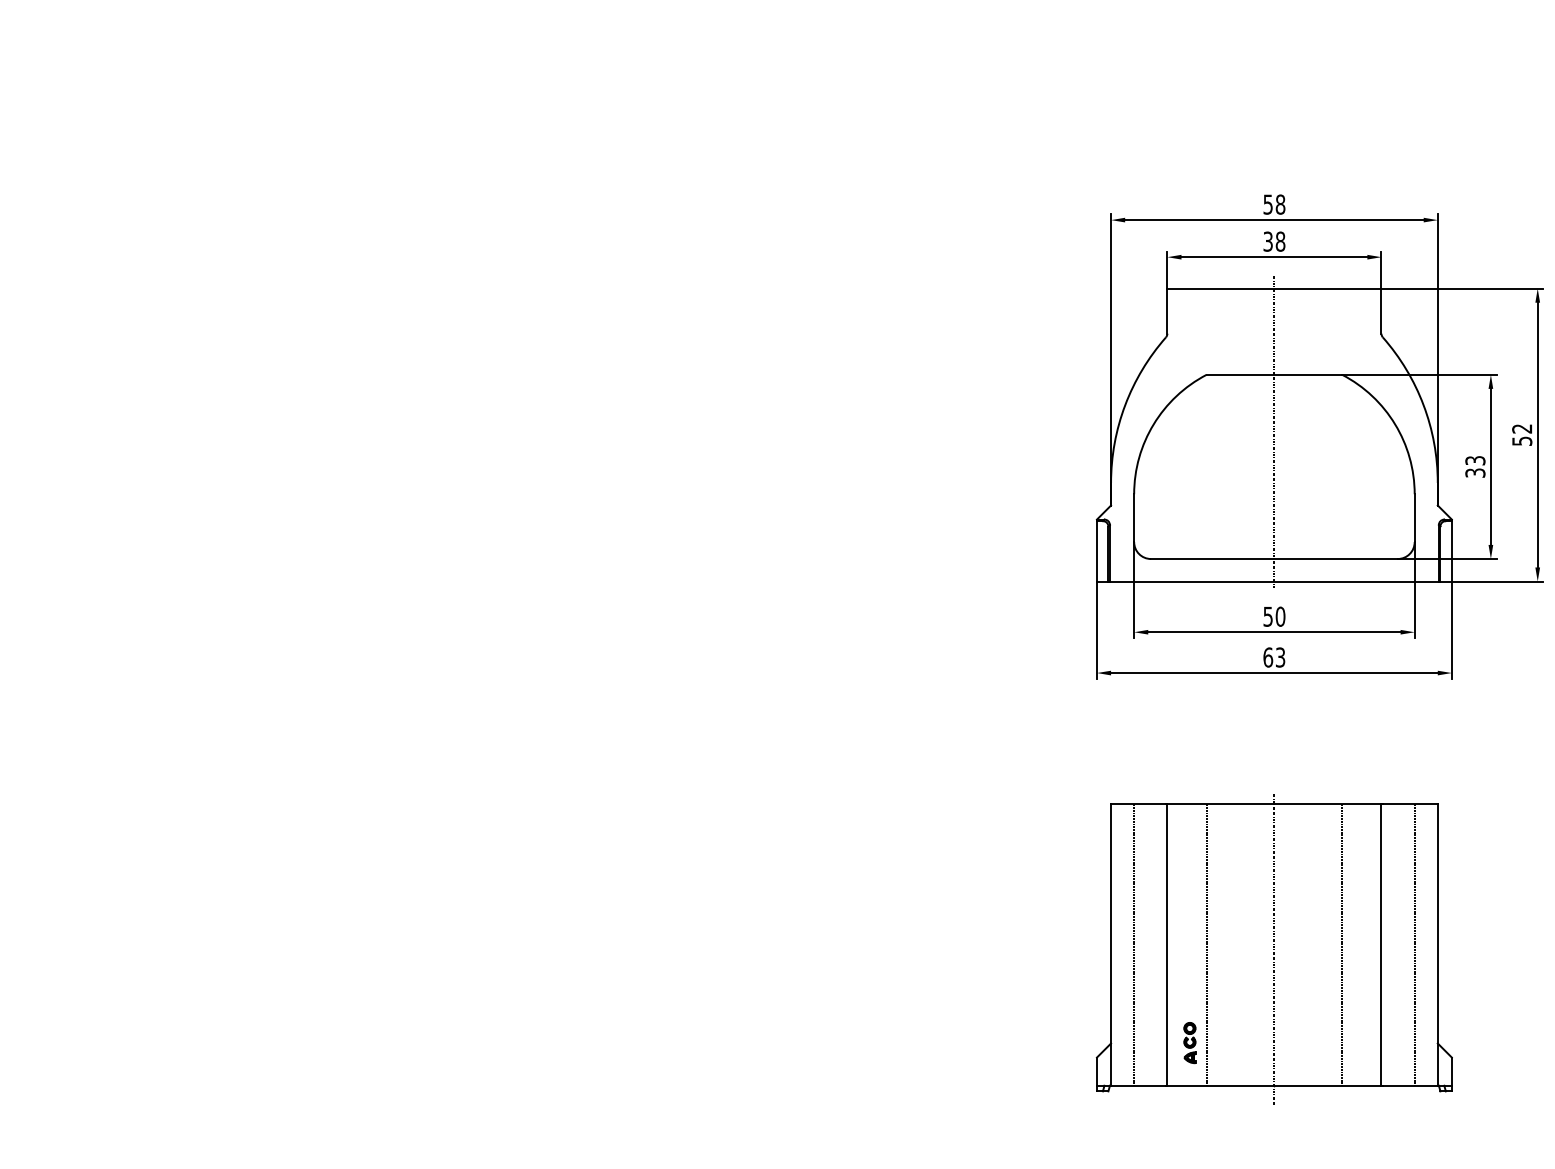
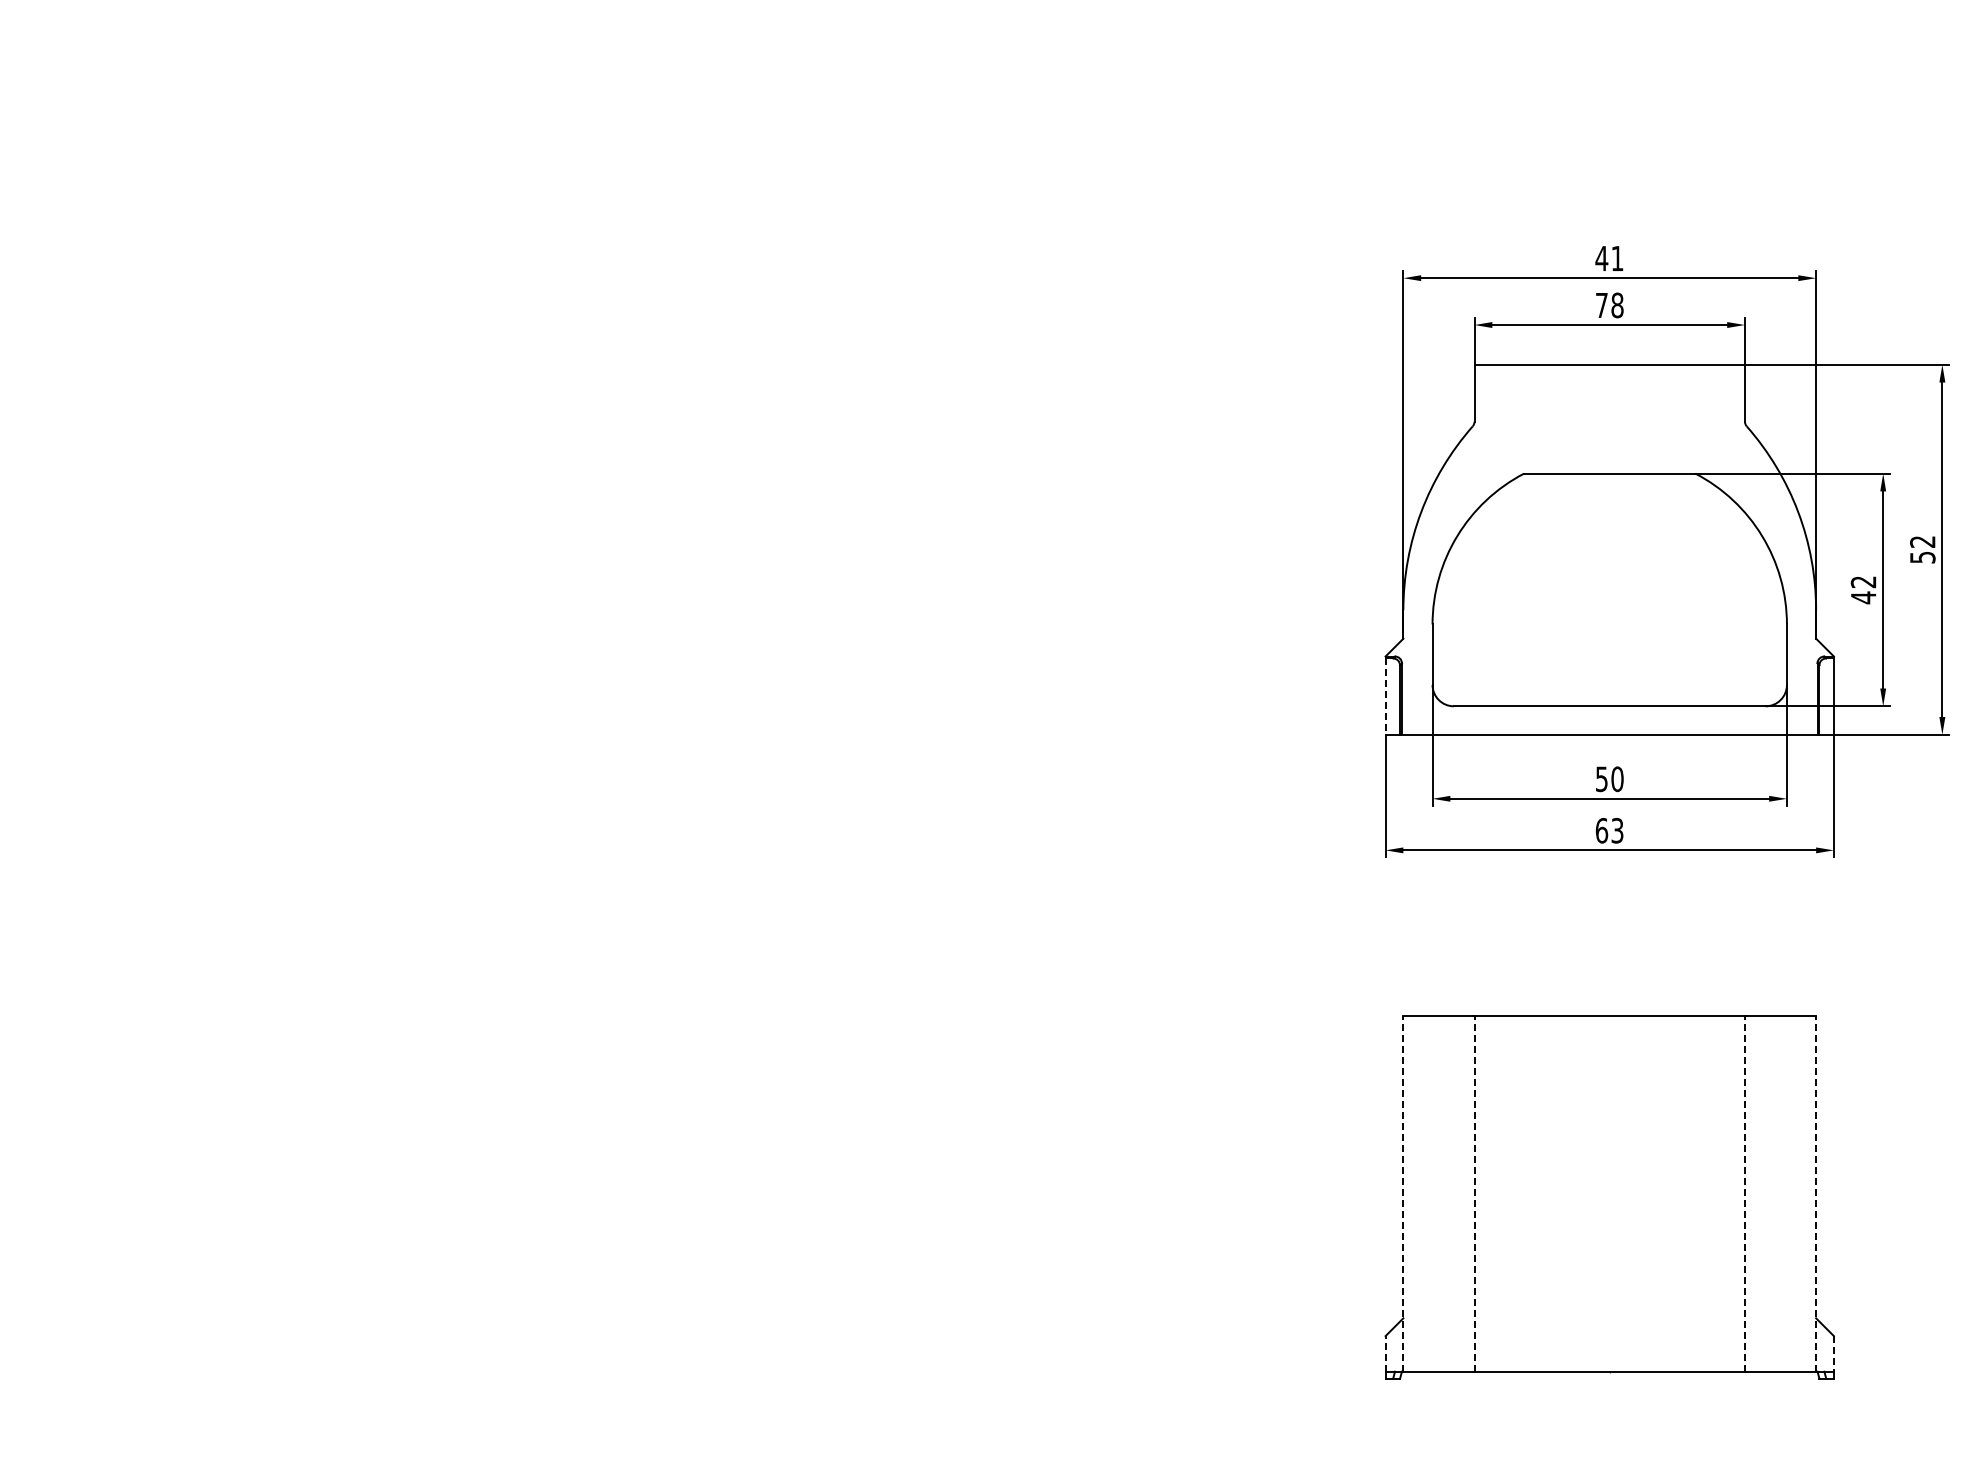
text: (1274, 204) -> (1609, 258), 58 -> 41
text: (1267, 241) -> (1601, 305), 38 -> 78
line: (1274, 431) -> (1609, 545), removed
text: (1475, 467) -> (1863, 590), 33 -> 42
line: (1096, 552) -> (1385, 697), solid -> dashed
line: (1111, 944) -> (1403, 1193), solid -> dashed
line: (1134, 944) -> (1432, 1193), removed
line: (1167, 944) -> (1474, 1193), solid -> dashed
line: (1206, 944) -> (1524, 1193), removed
line: (1342, 944) -> (1695, 1193), removed
line: (1381, 944) -> (1744, 1193), solid -> dashed
line: (1414, 944) -> (1786, 1193), removed
line: (1438, 944) -> (1816, 1193), solid -> dashed
line: (1274, 949) -> (1609, 1199), removed
part: (1190, 1042) -> (1503, 1317), removed
line: (1096, 1071) -> (1385, 1353), solid -> dashed
line: (1451, 1071) -> (1833, 1353), solid -> dashed

